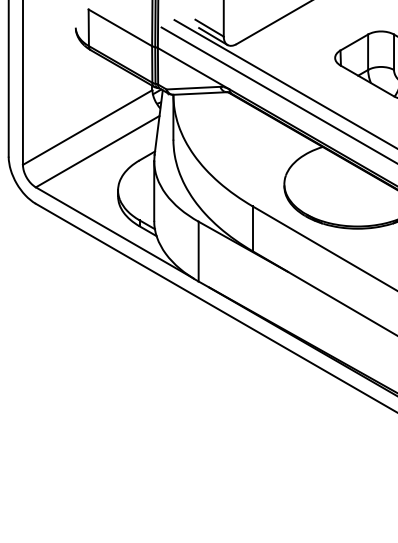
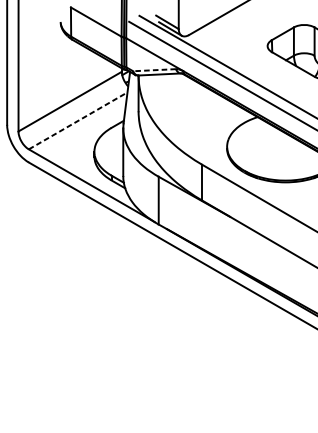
line: (193, 88) -> (154, 70), solid -> dashed
line: (98, 151) -> (78, 120), solid -> dashed

